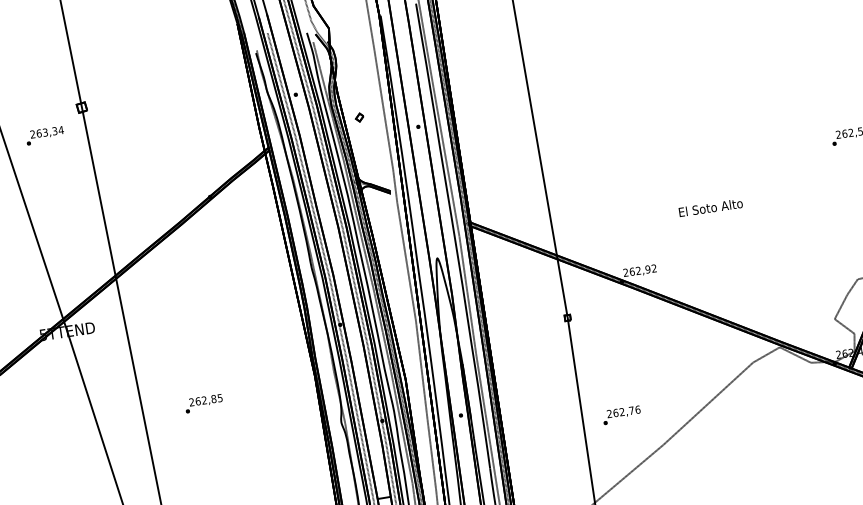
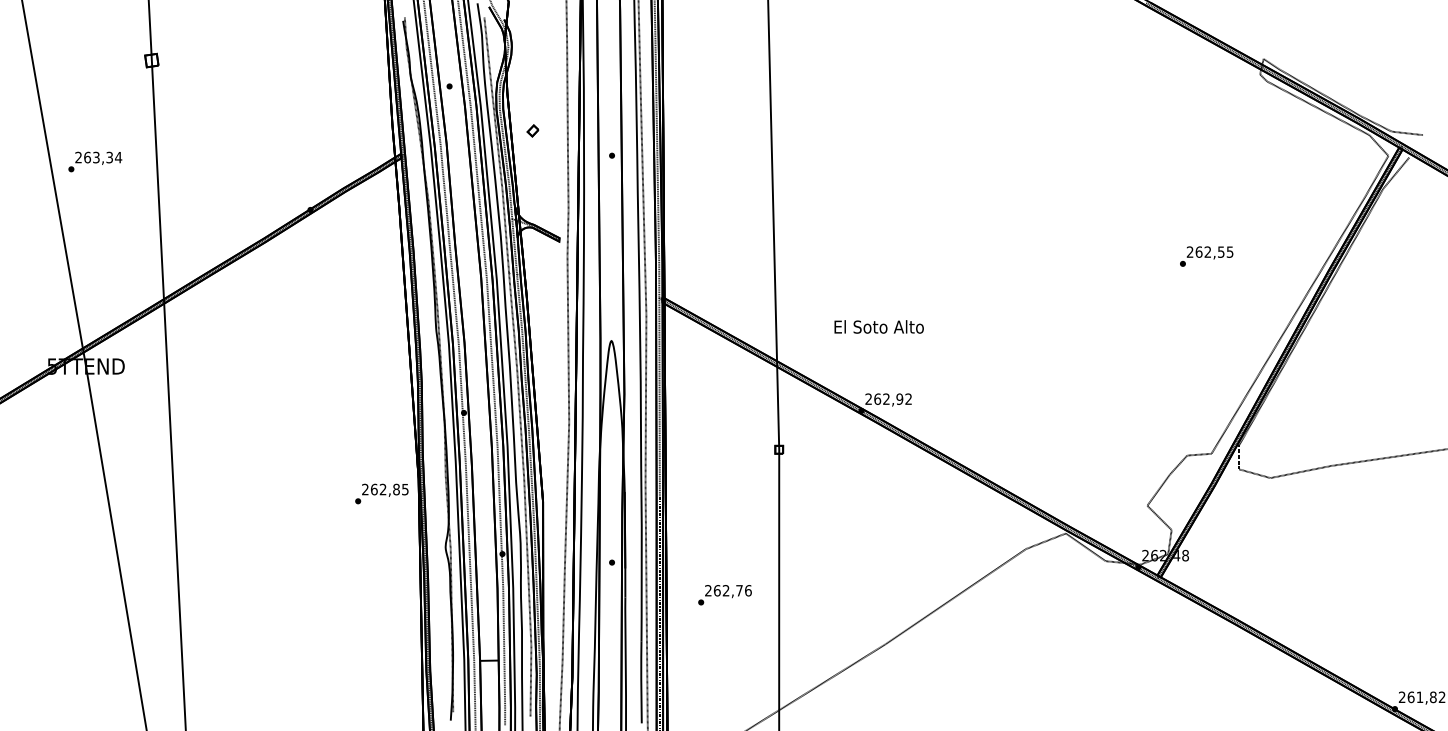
text: (45, 135) -> (95, 161), moved
text: (710, 207) -> (878, 326), moved
text: (203, 403) -> (381, 493), moved
text: (621, 415) -> (724, 595), moved

